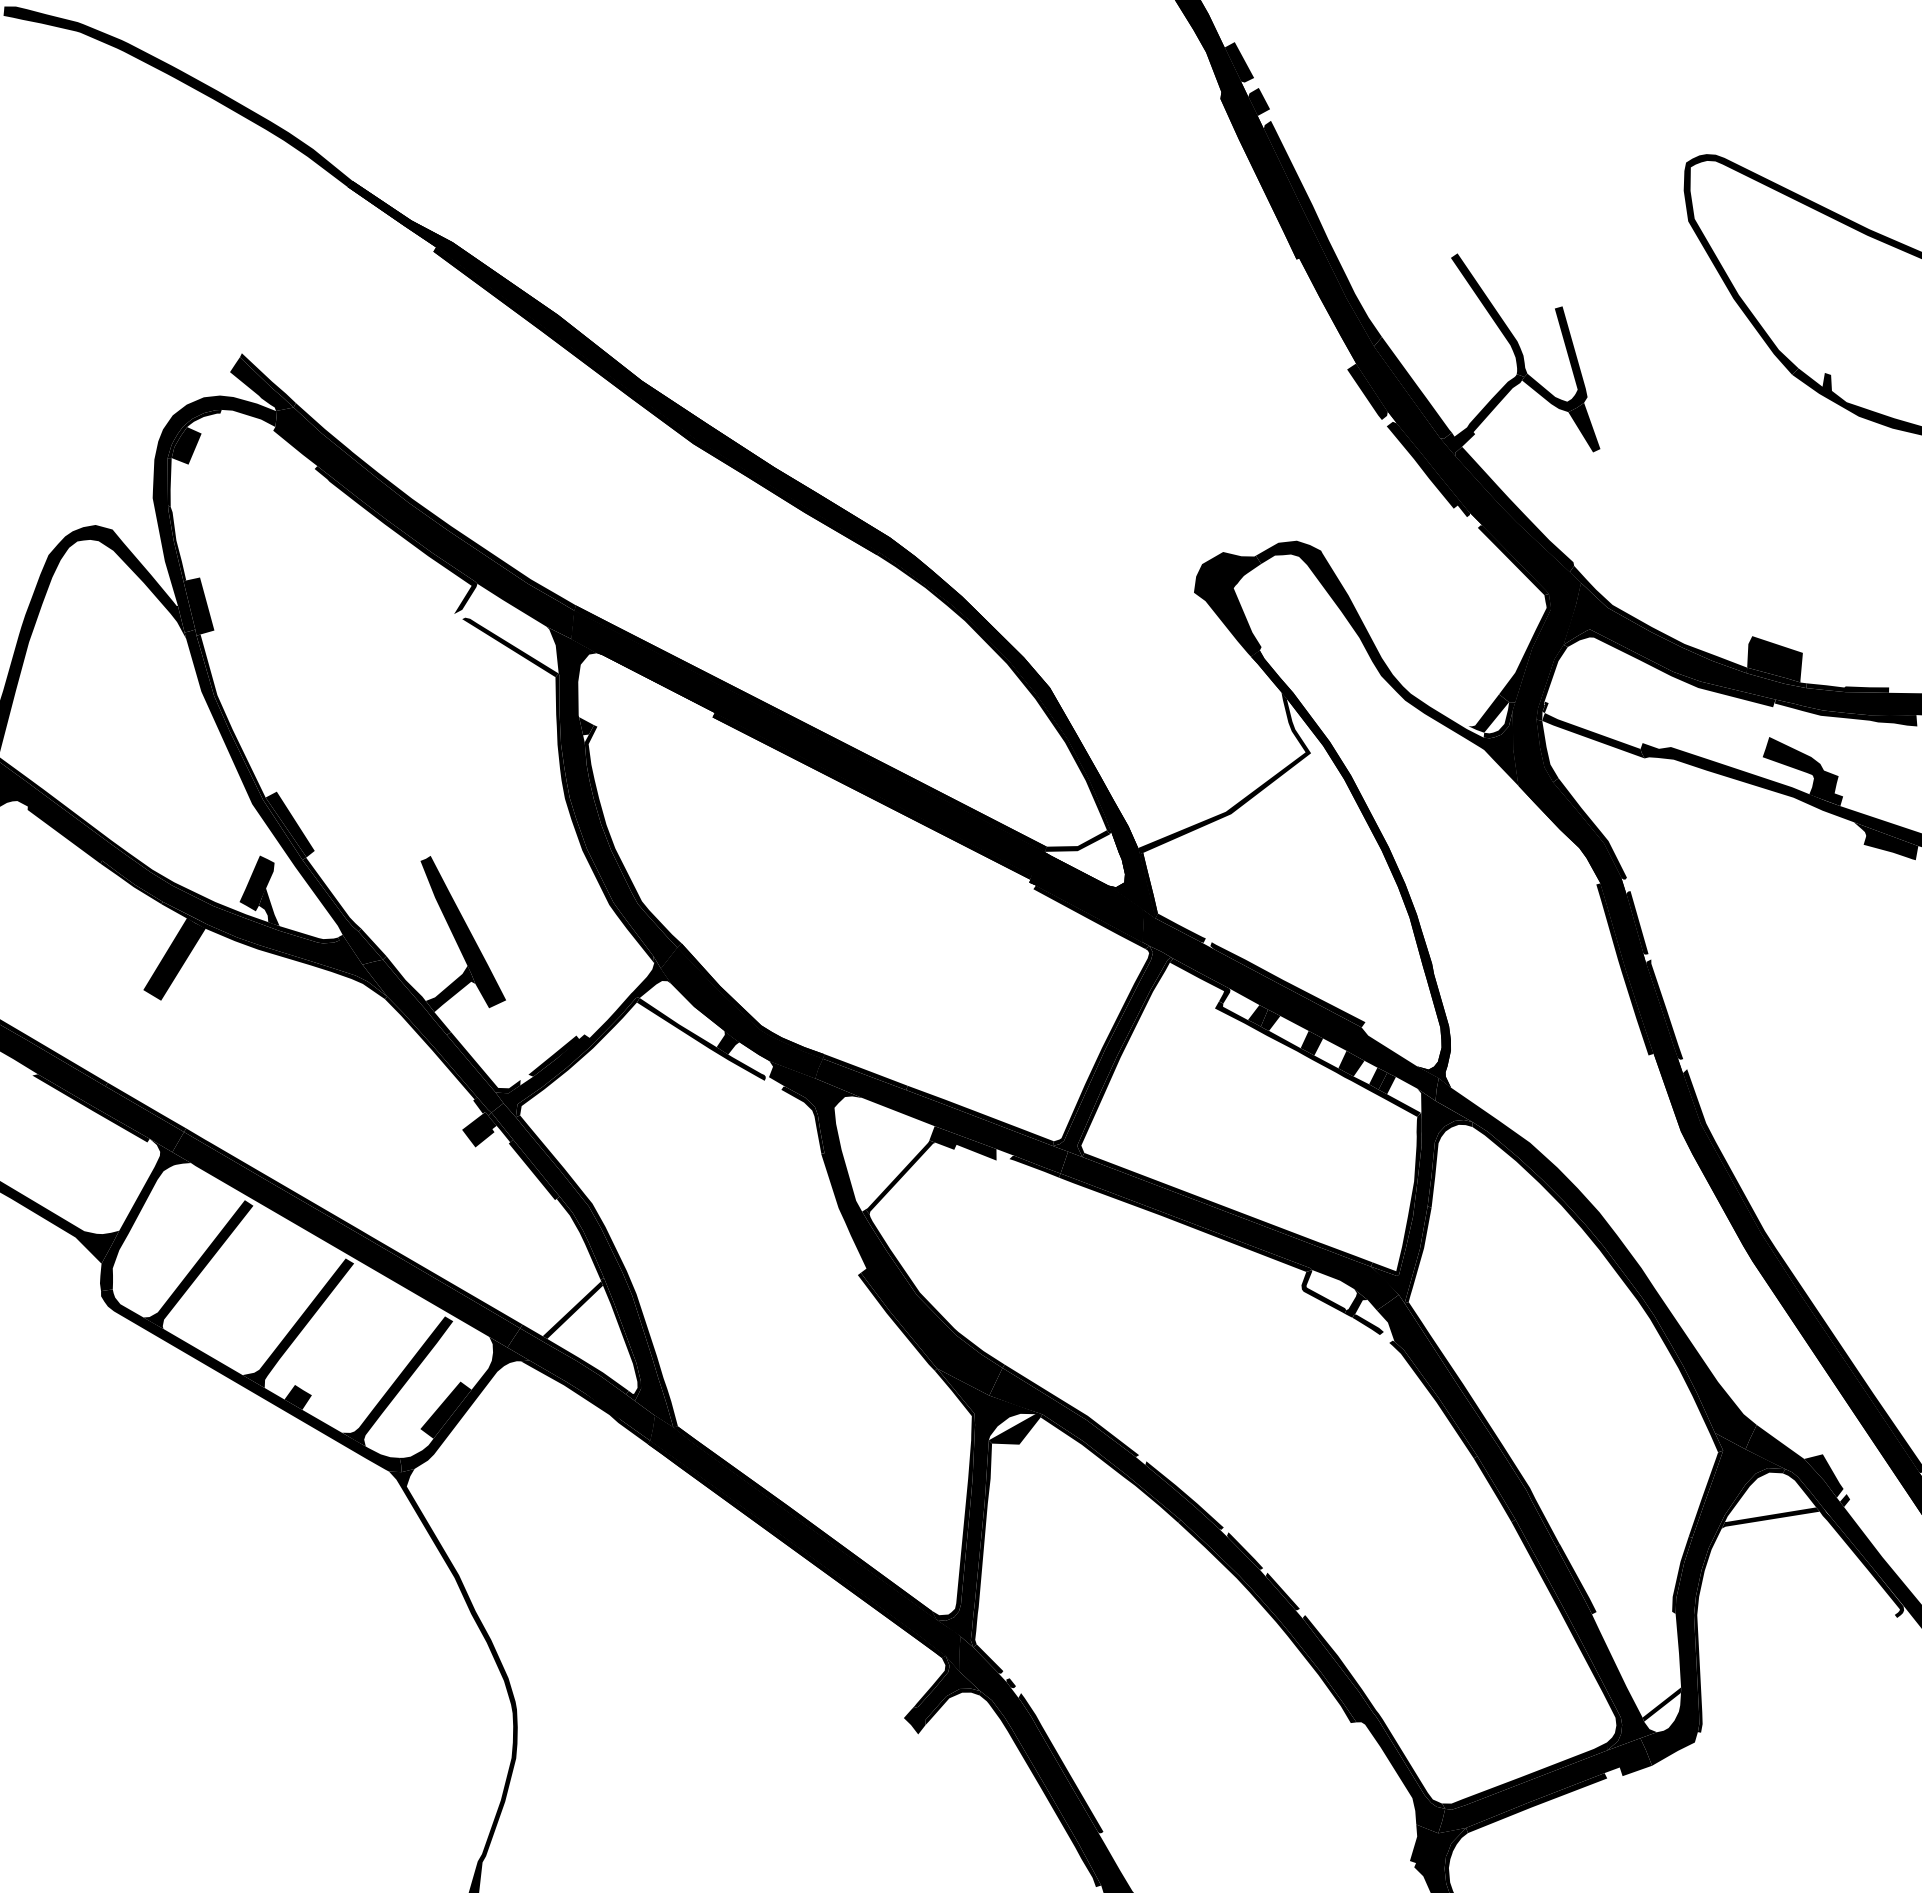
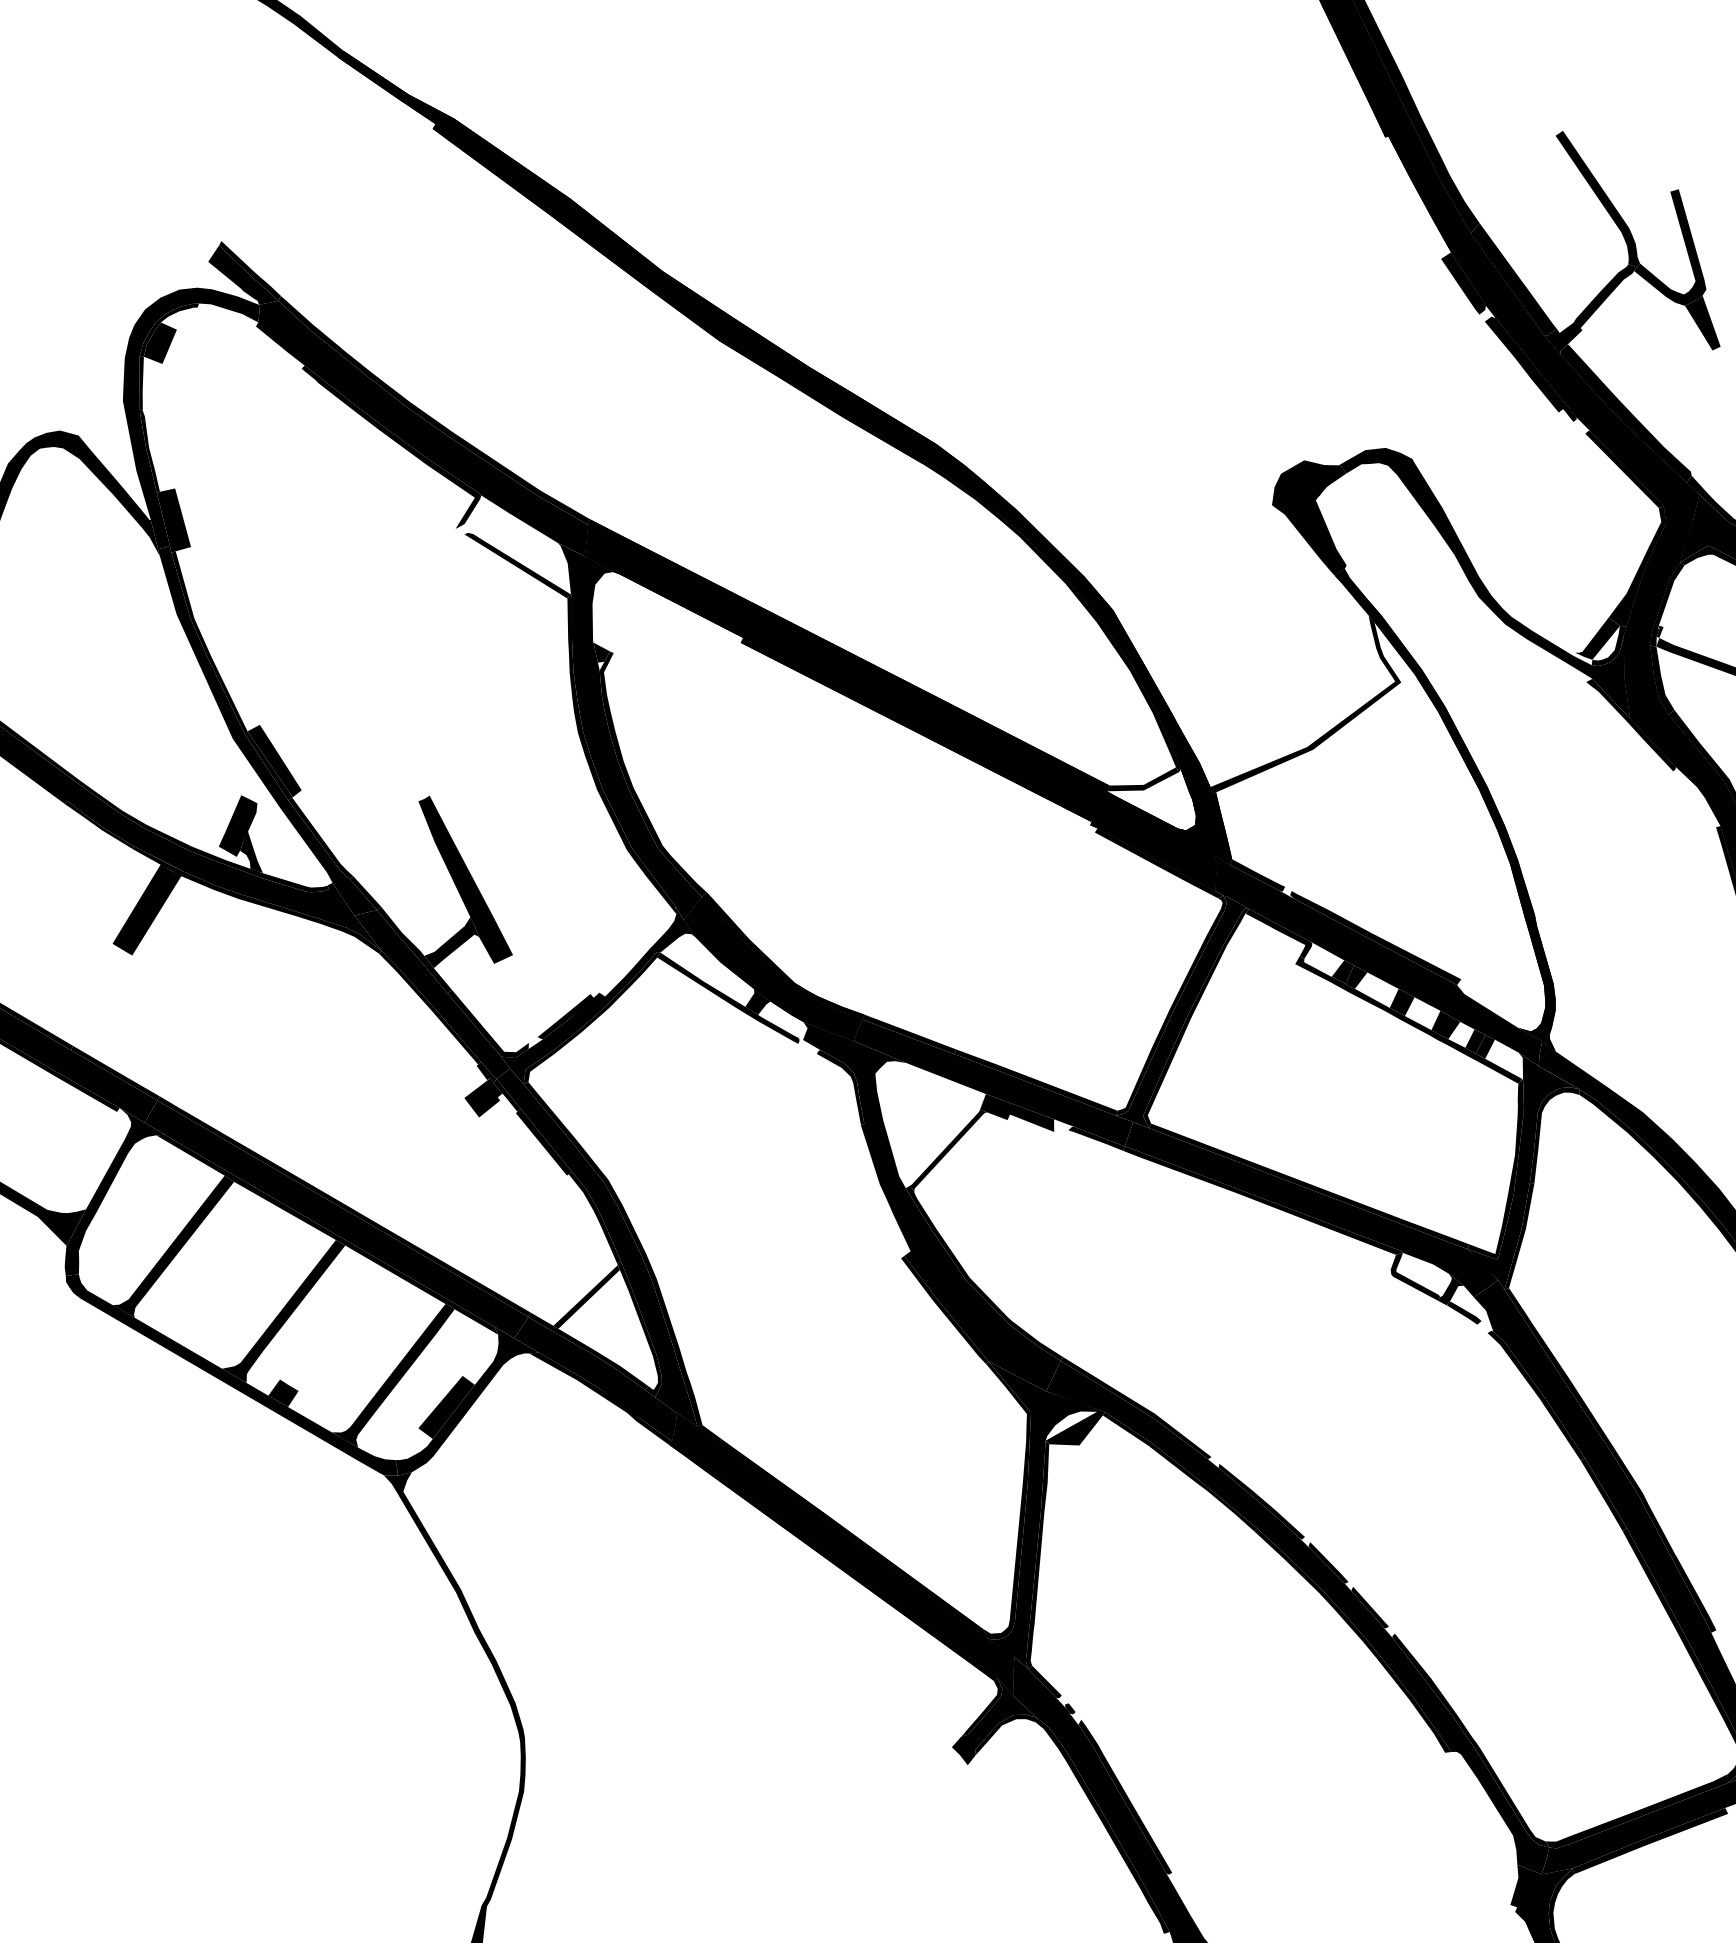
fill: (1518, 792) -> (1630, 725), added
fill: (337, 1253) -> (326, 1234), added

